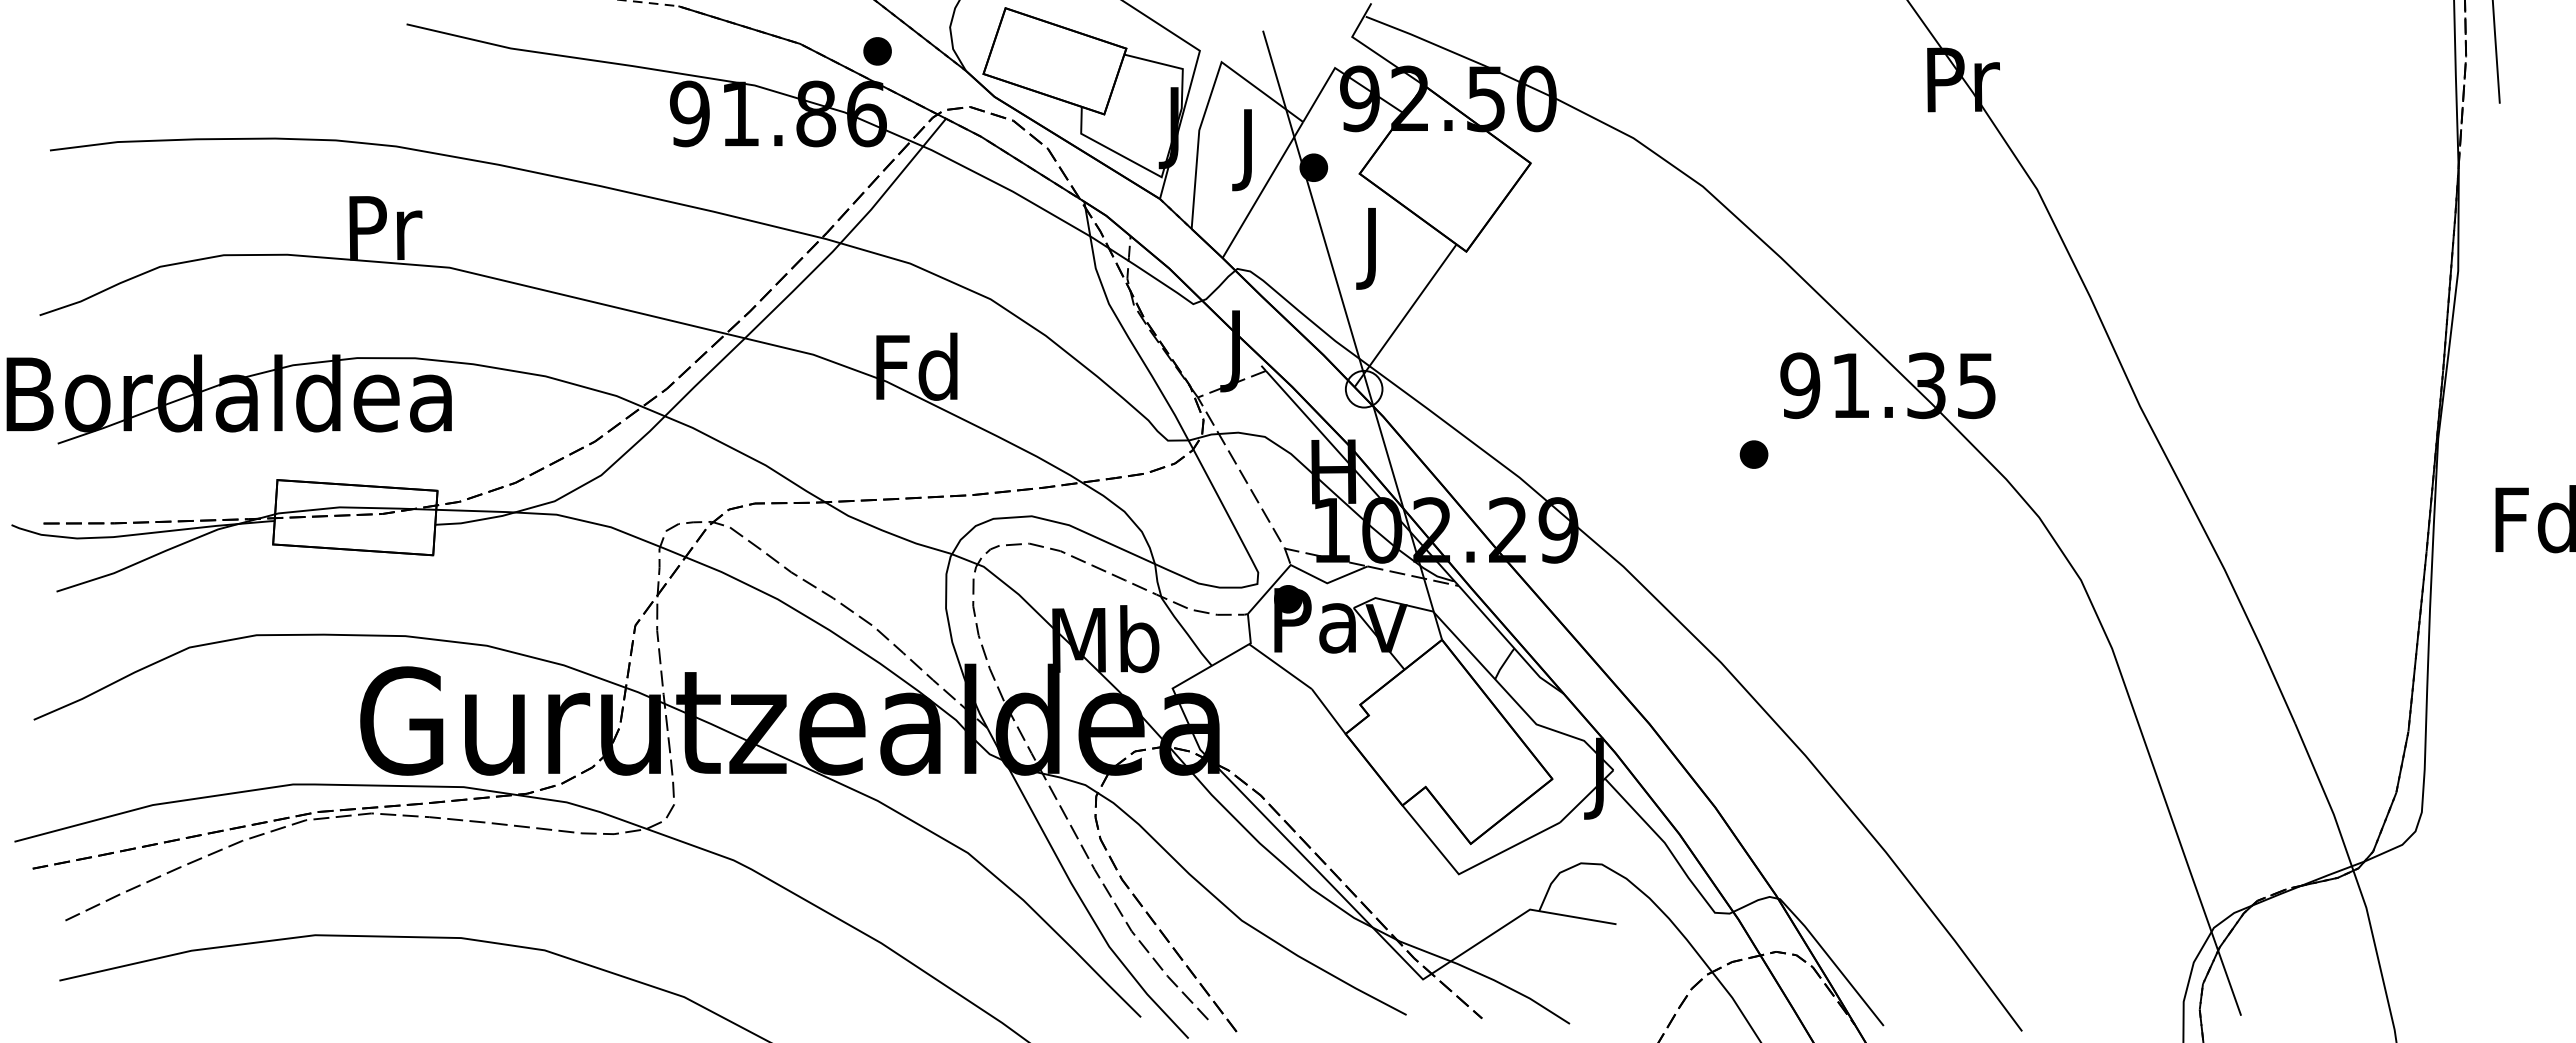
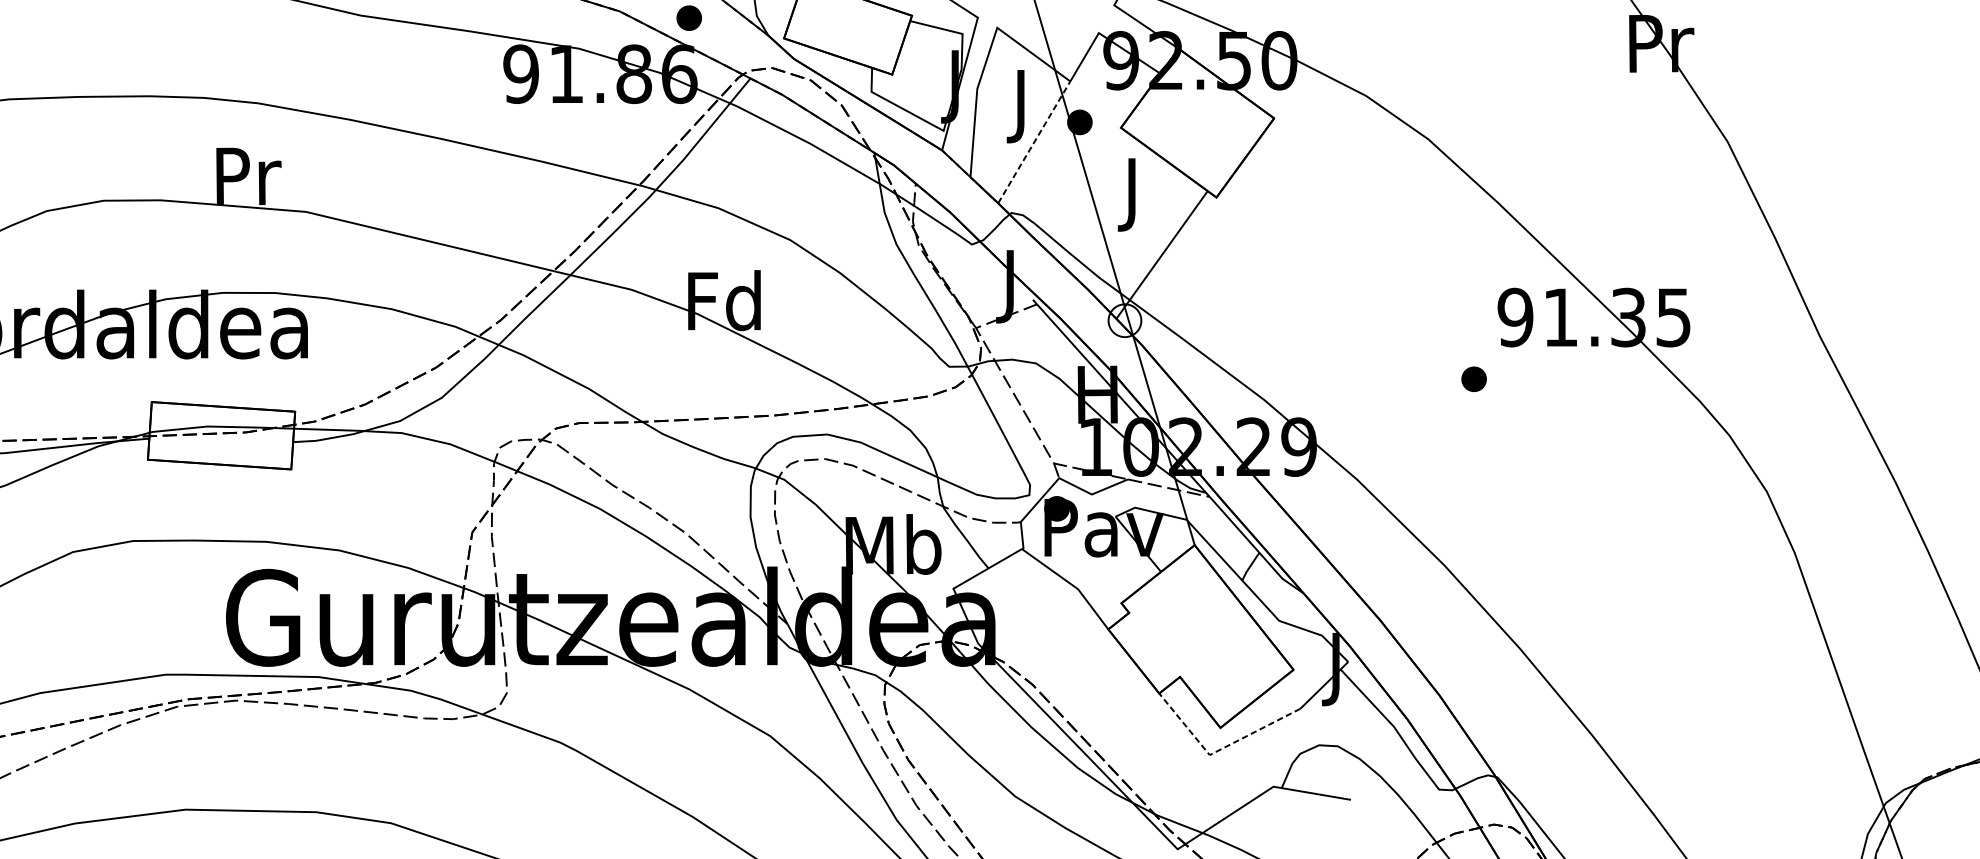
line: (1263, 189) -> (1034, 141), solid -> dashed
line: (1469, 868) -> (1219, 749), solid -> dashed

